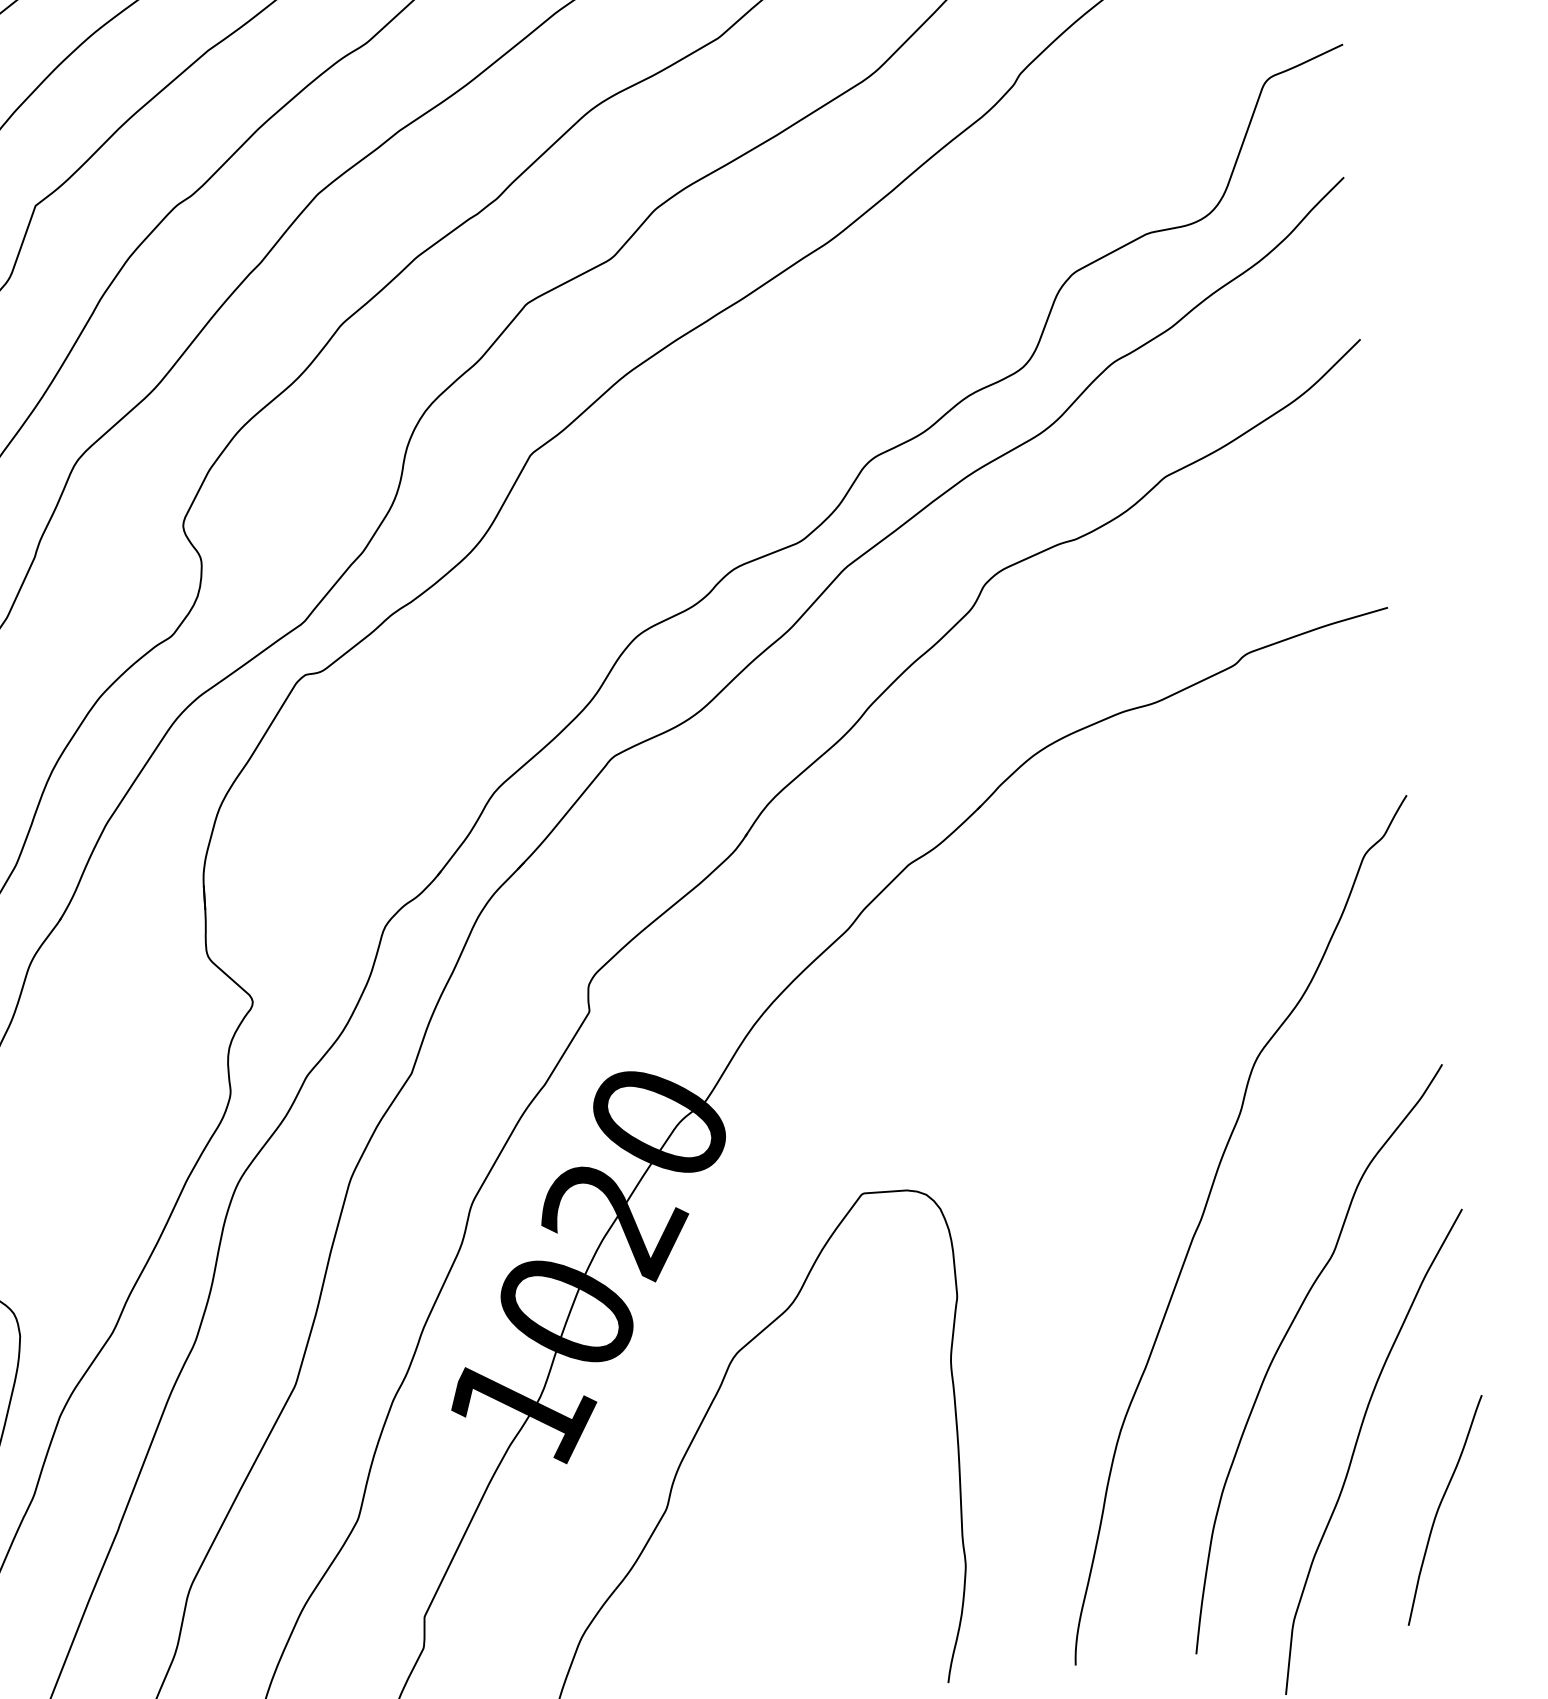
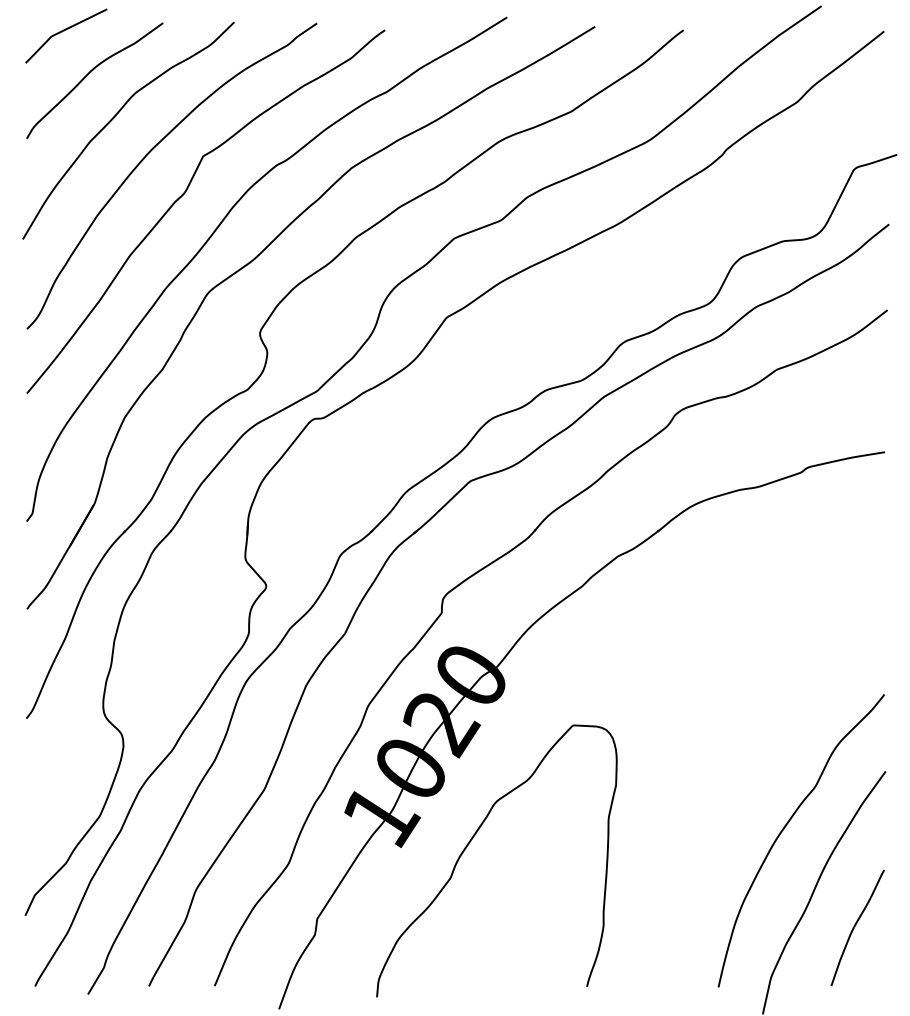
curve: (1204, 1215) -> (750, 758), removed

